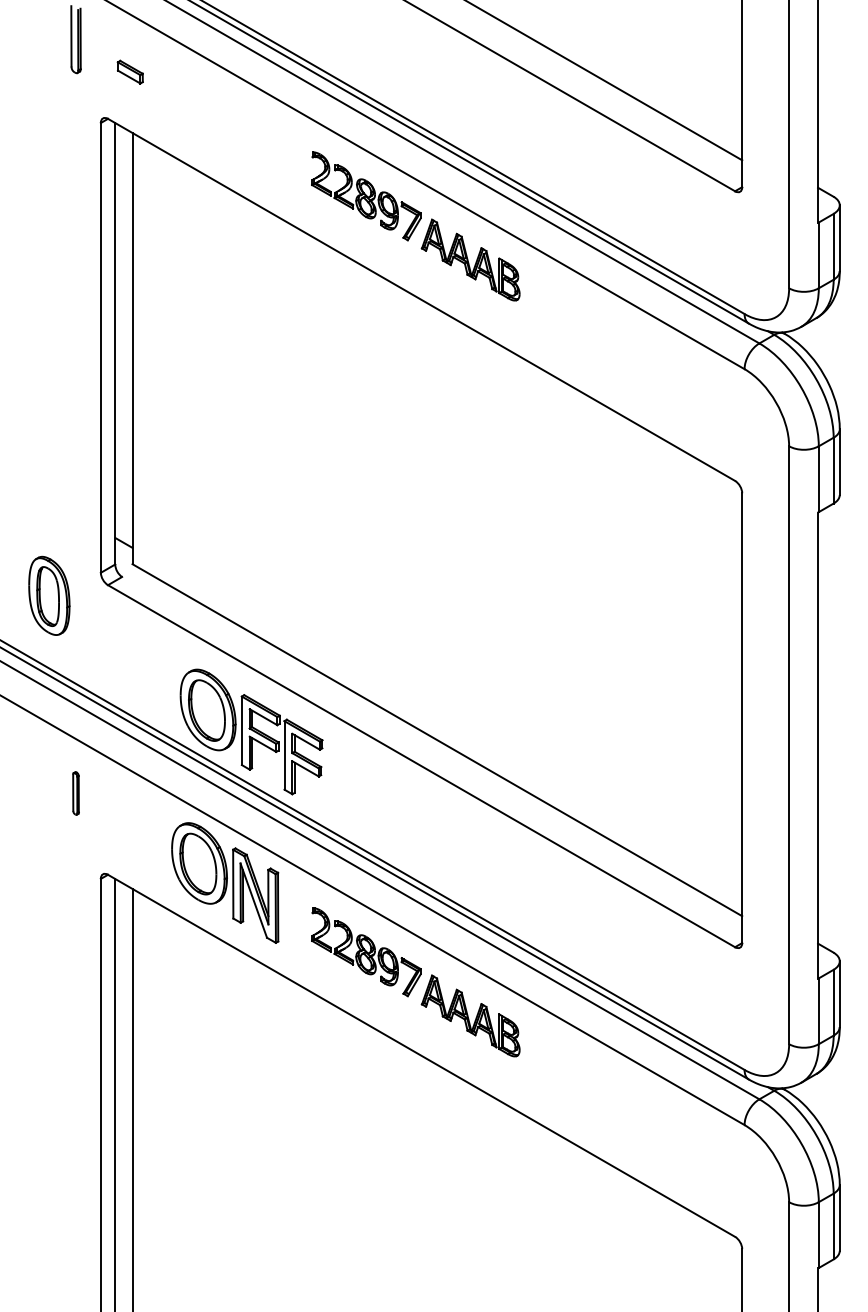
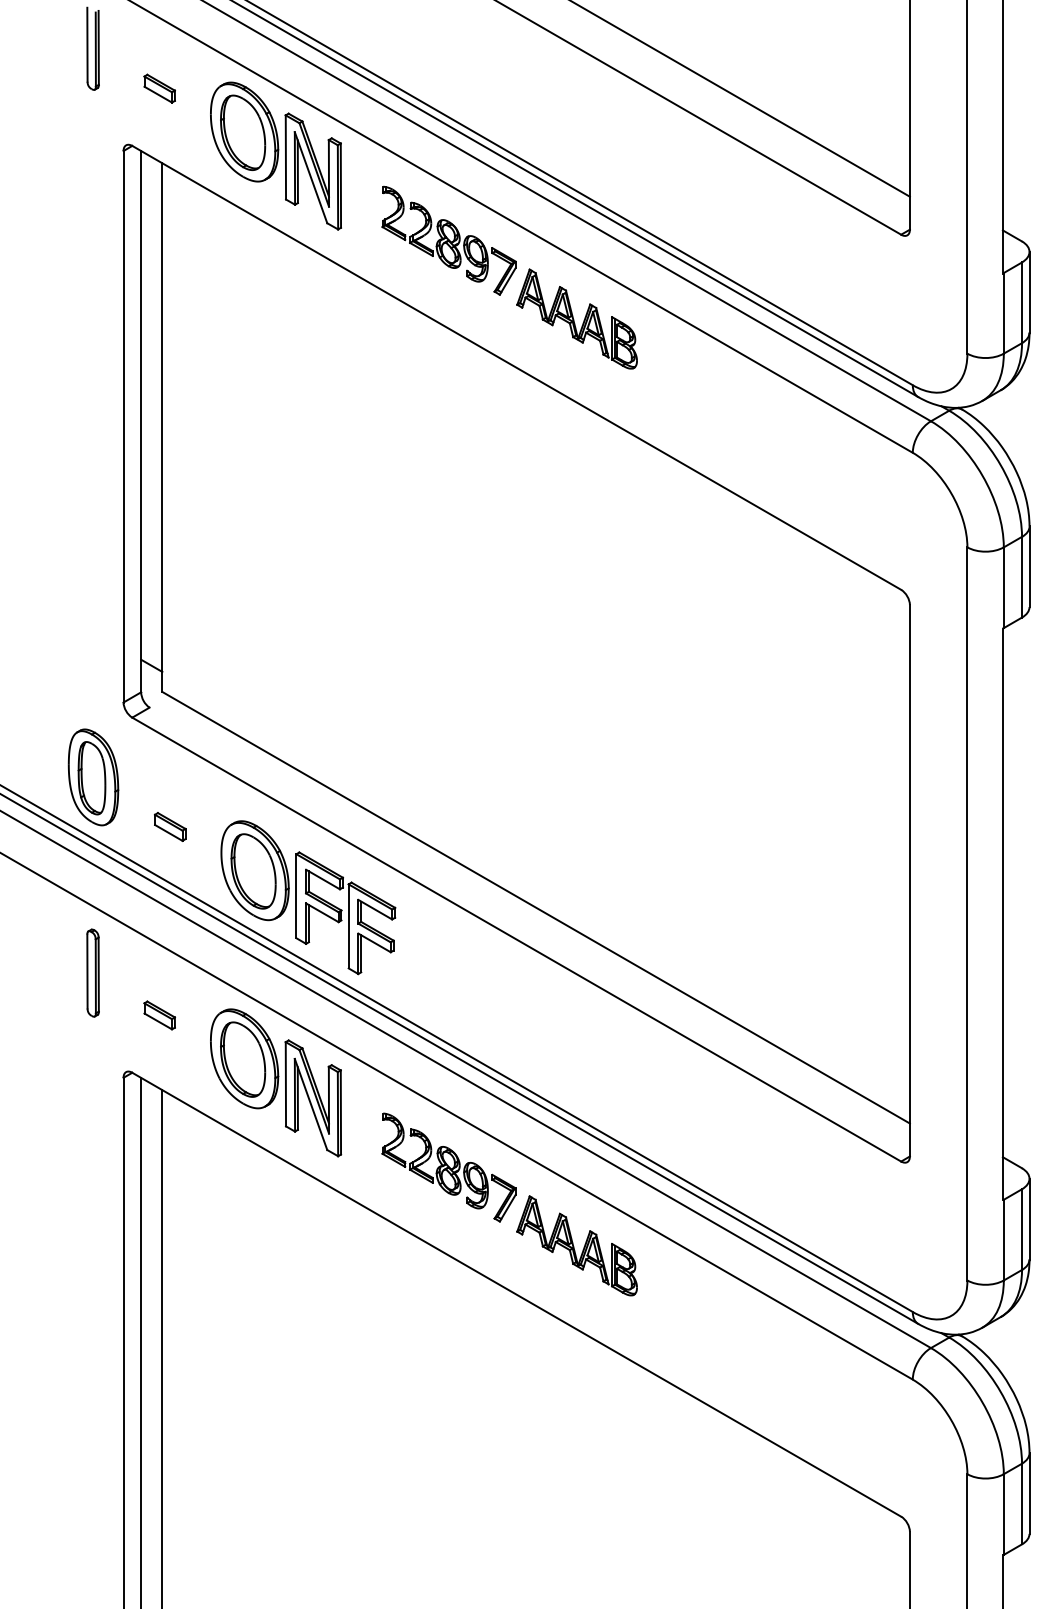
part: (225, 126) -> (276, 155), added
part: (49, 595) -> (93, 776), moved
part: (138, 673) -> (169, 825), added
part: (75, 793) -> (92, 973), size x1.67
part: (129, 827) -> (158, 1014), added

